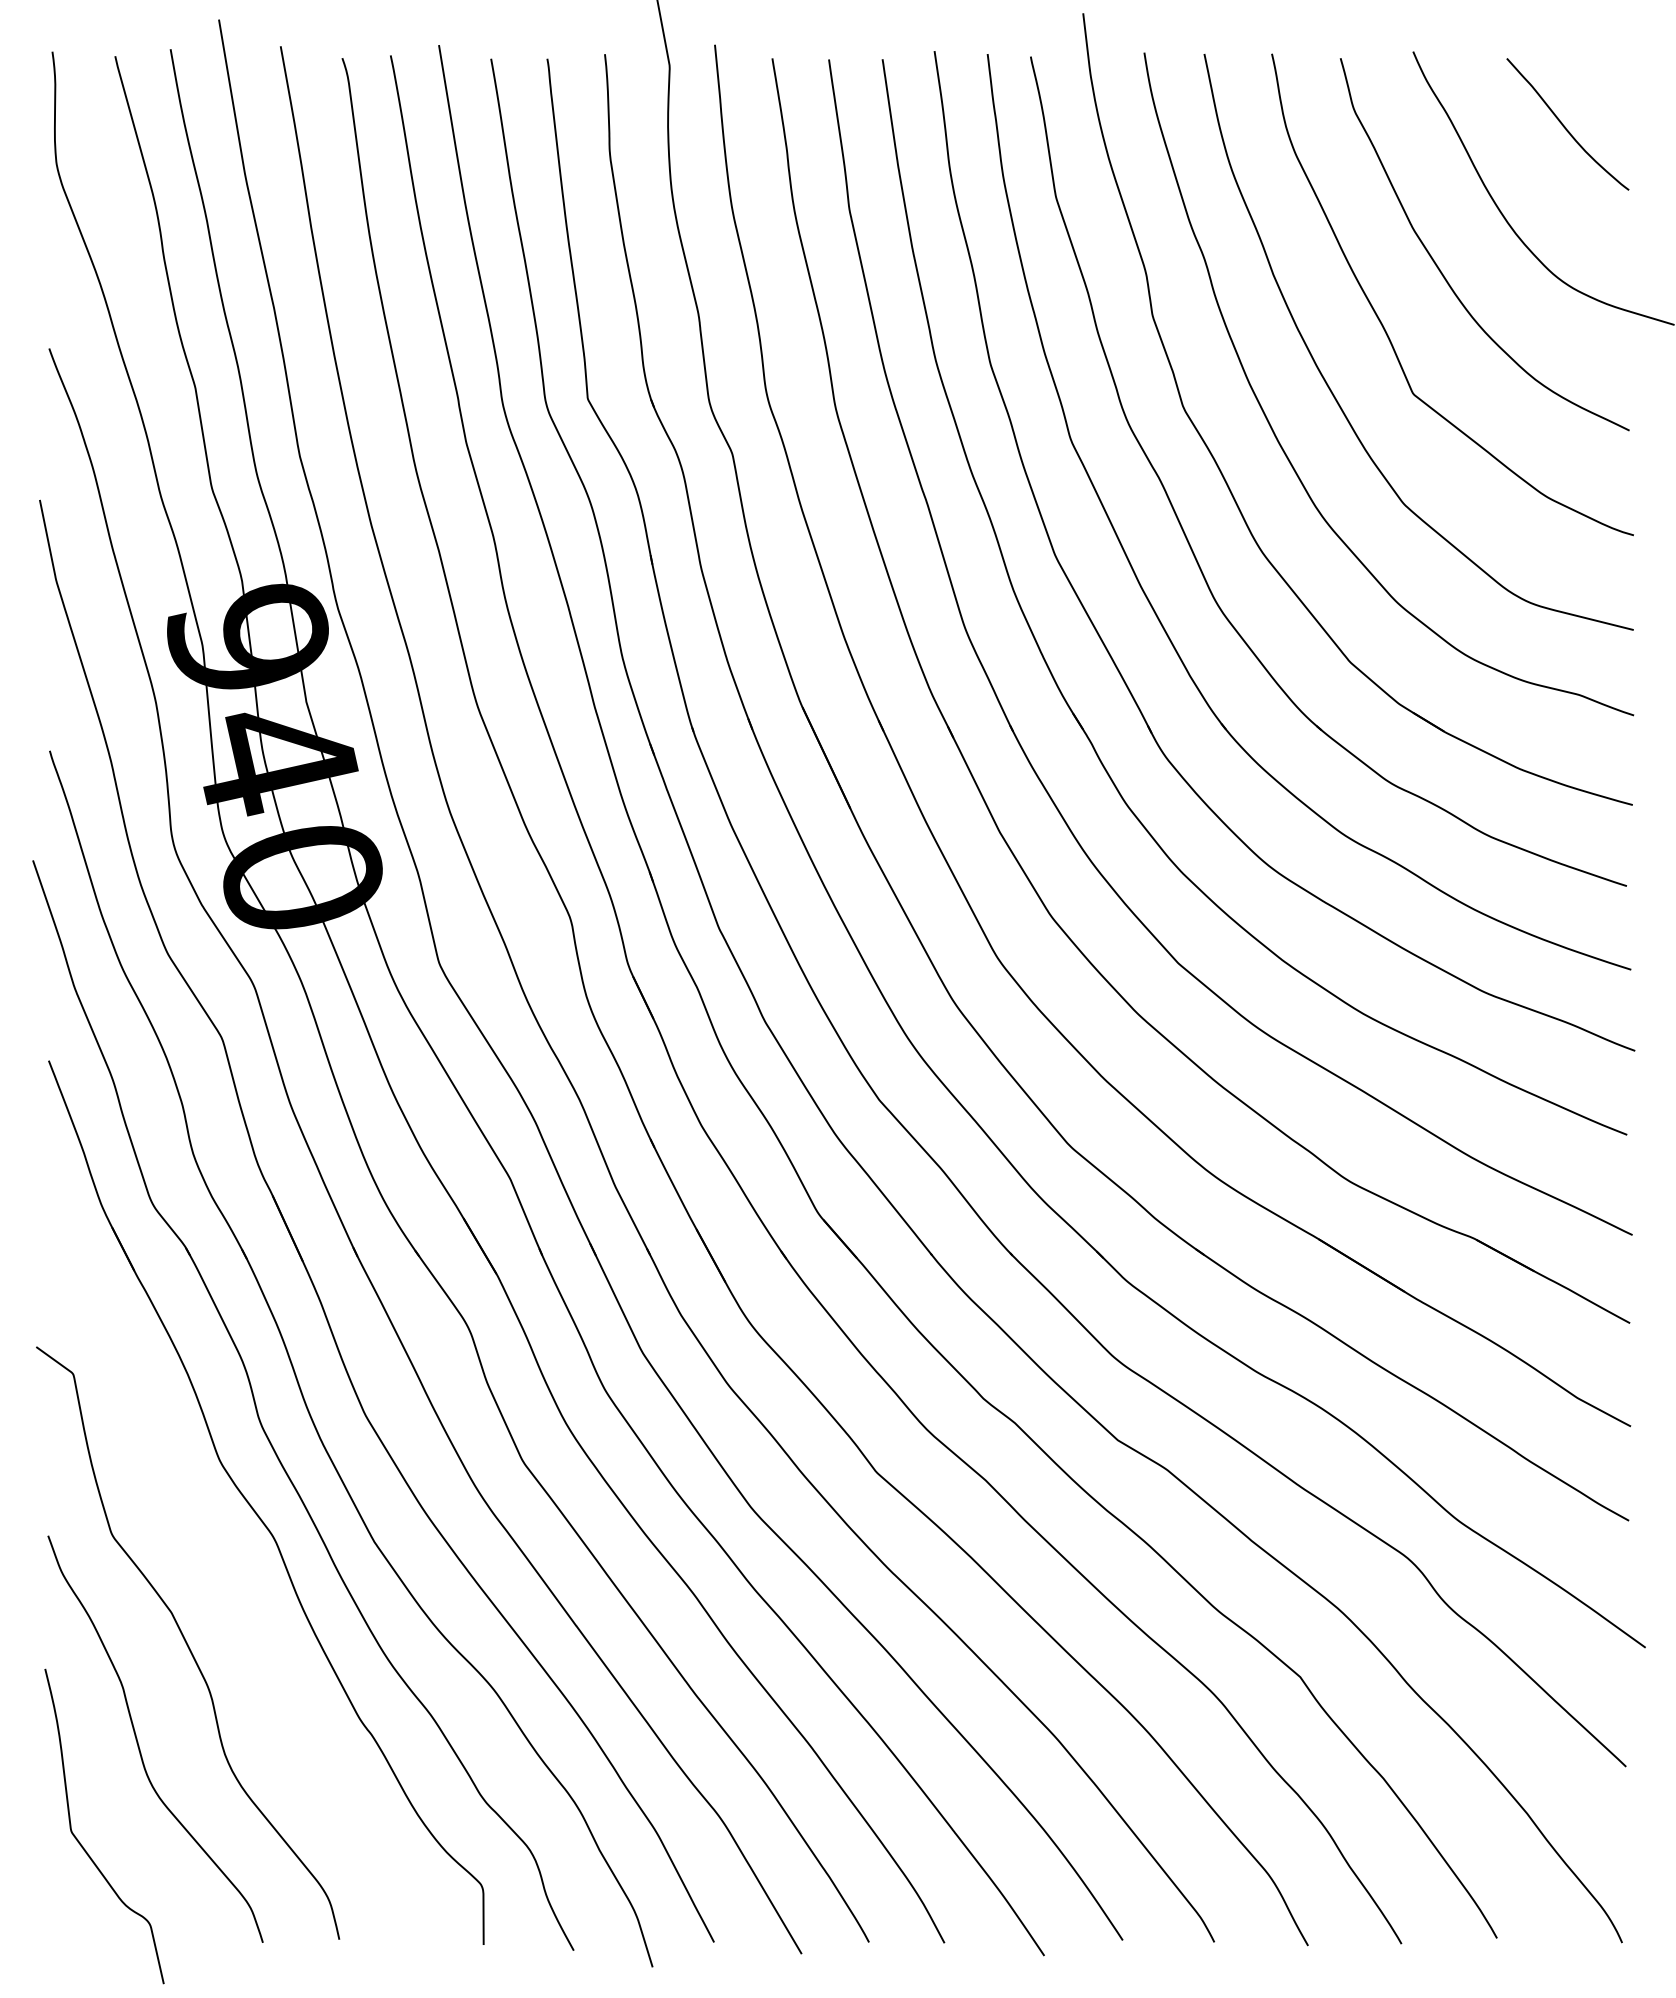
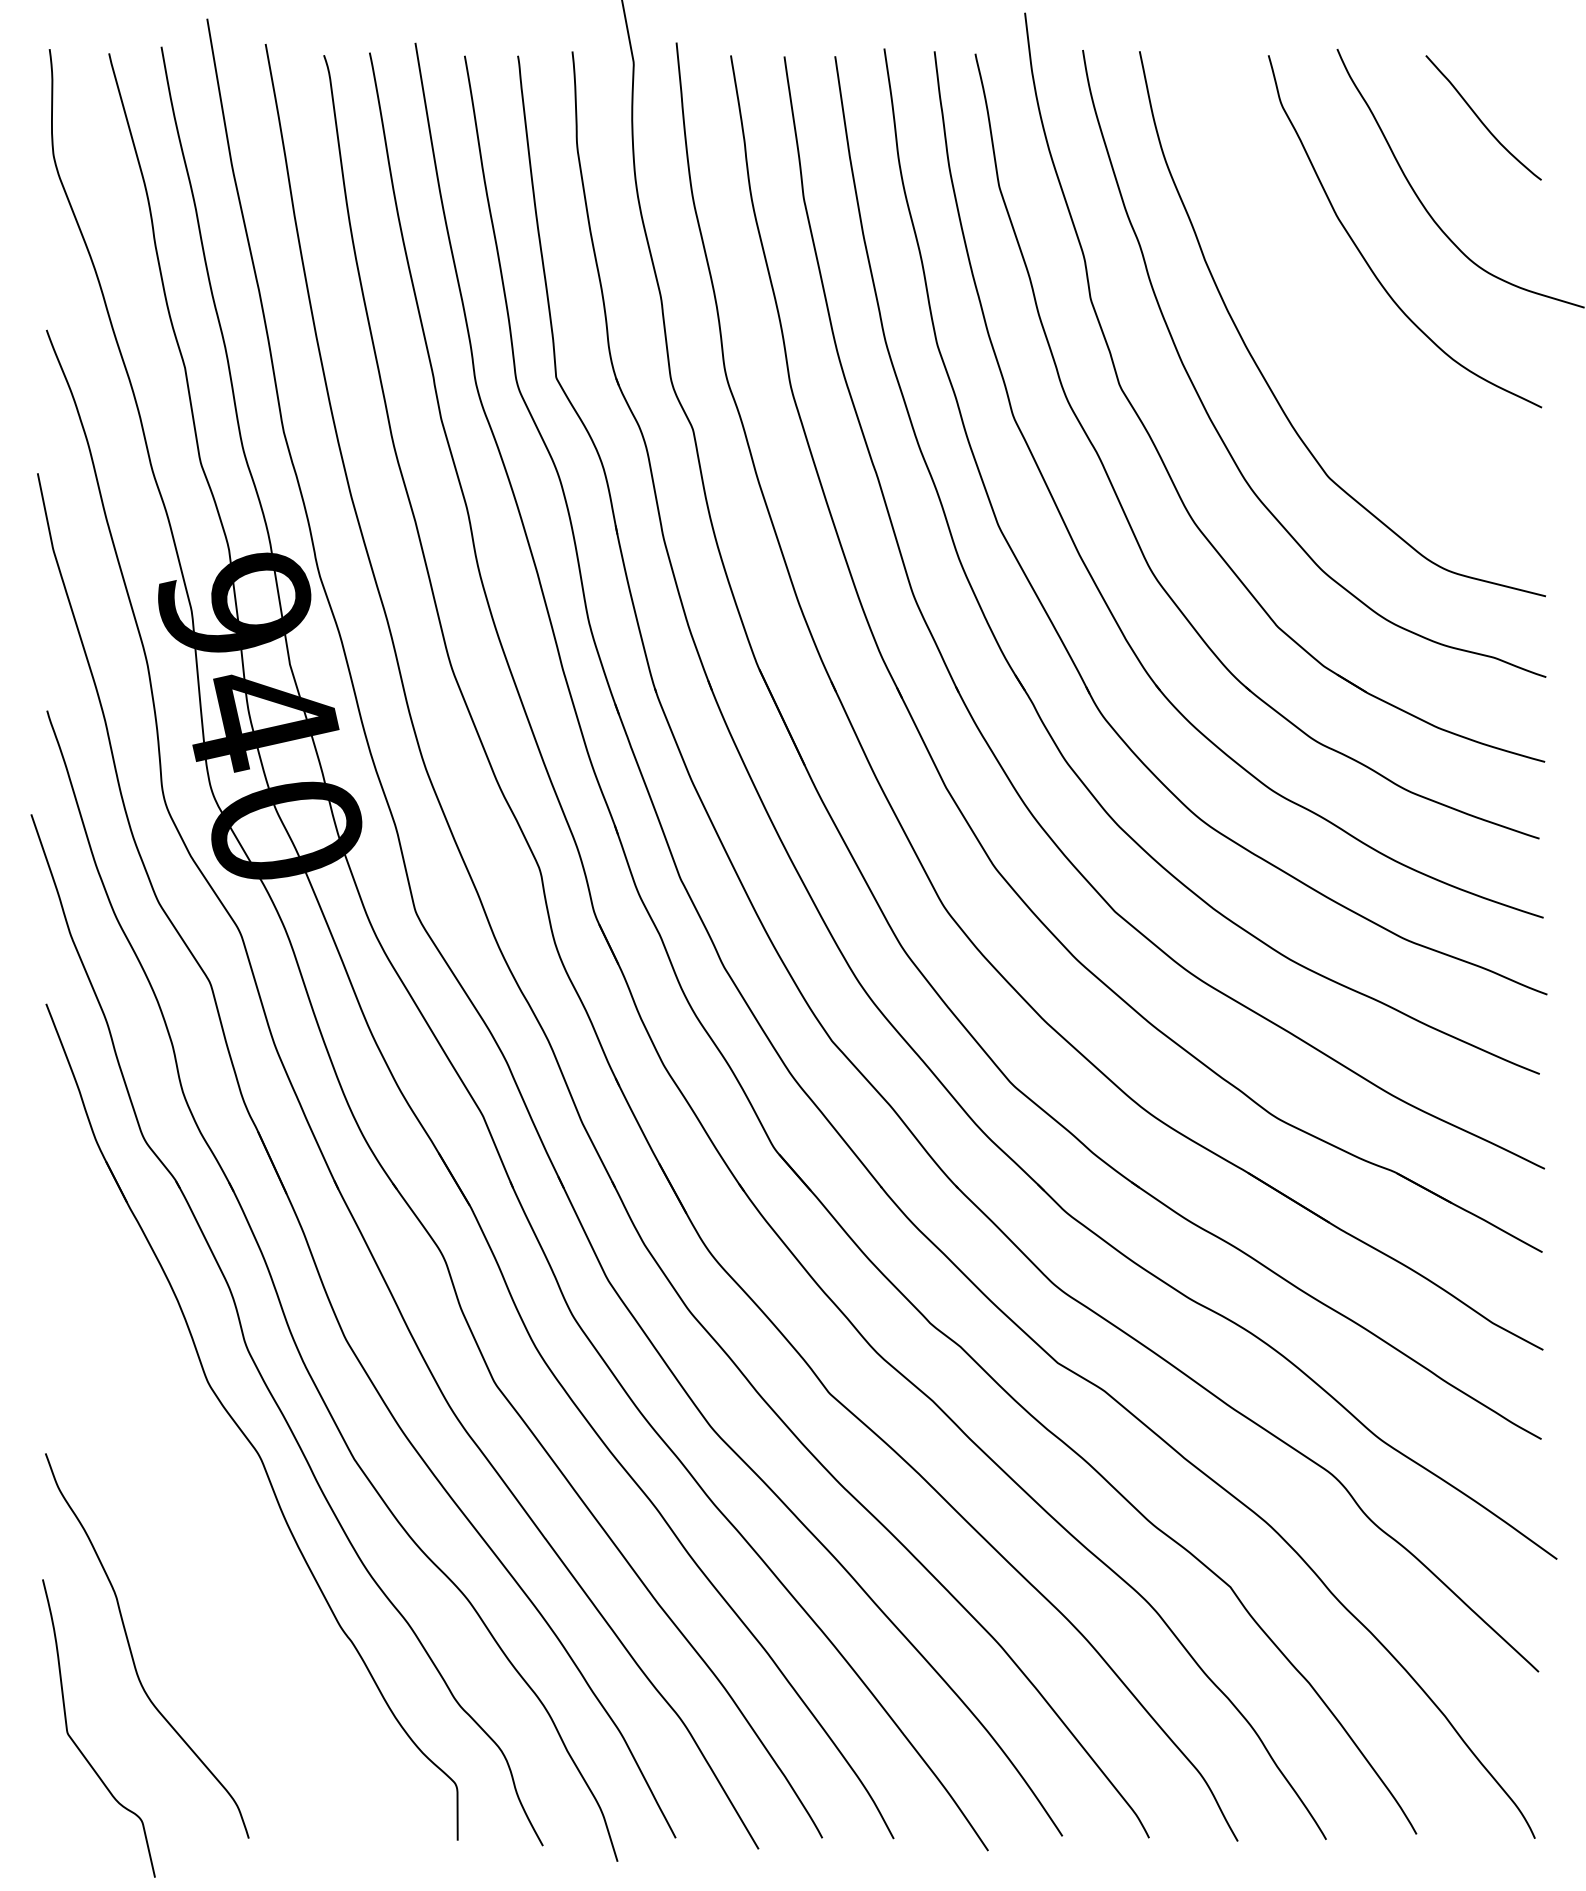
curve: (1384, 327) -> (1310, 310), removed
curve: (187, 1642) -> (177, 1554), removed

